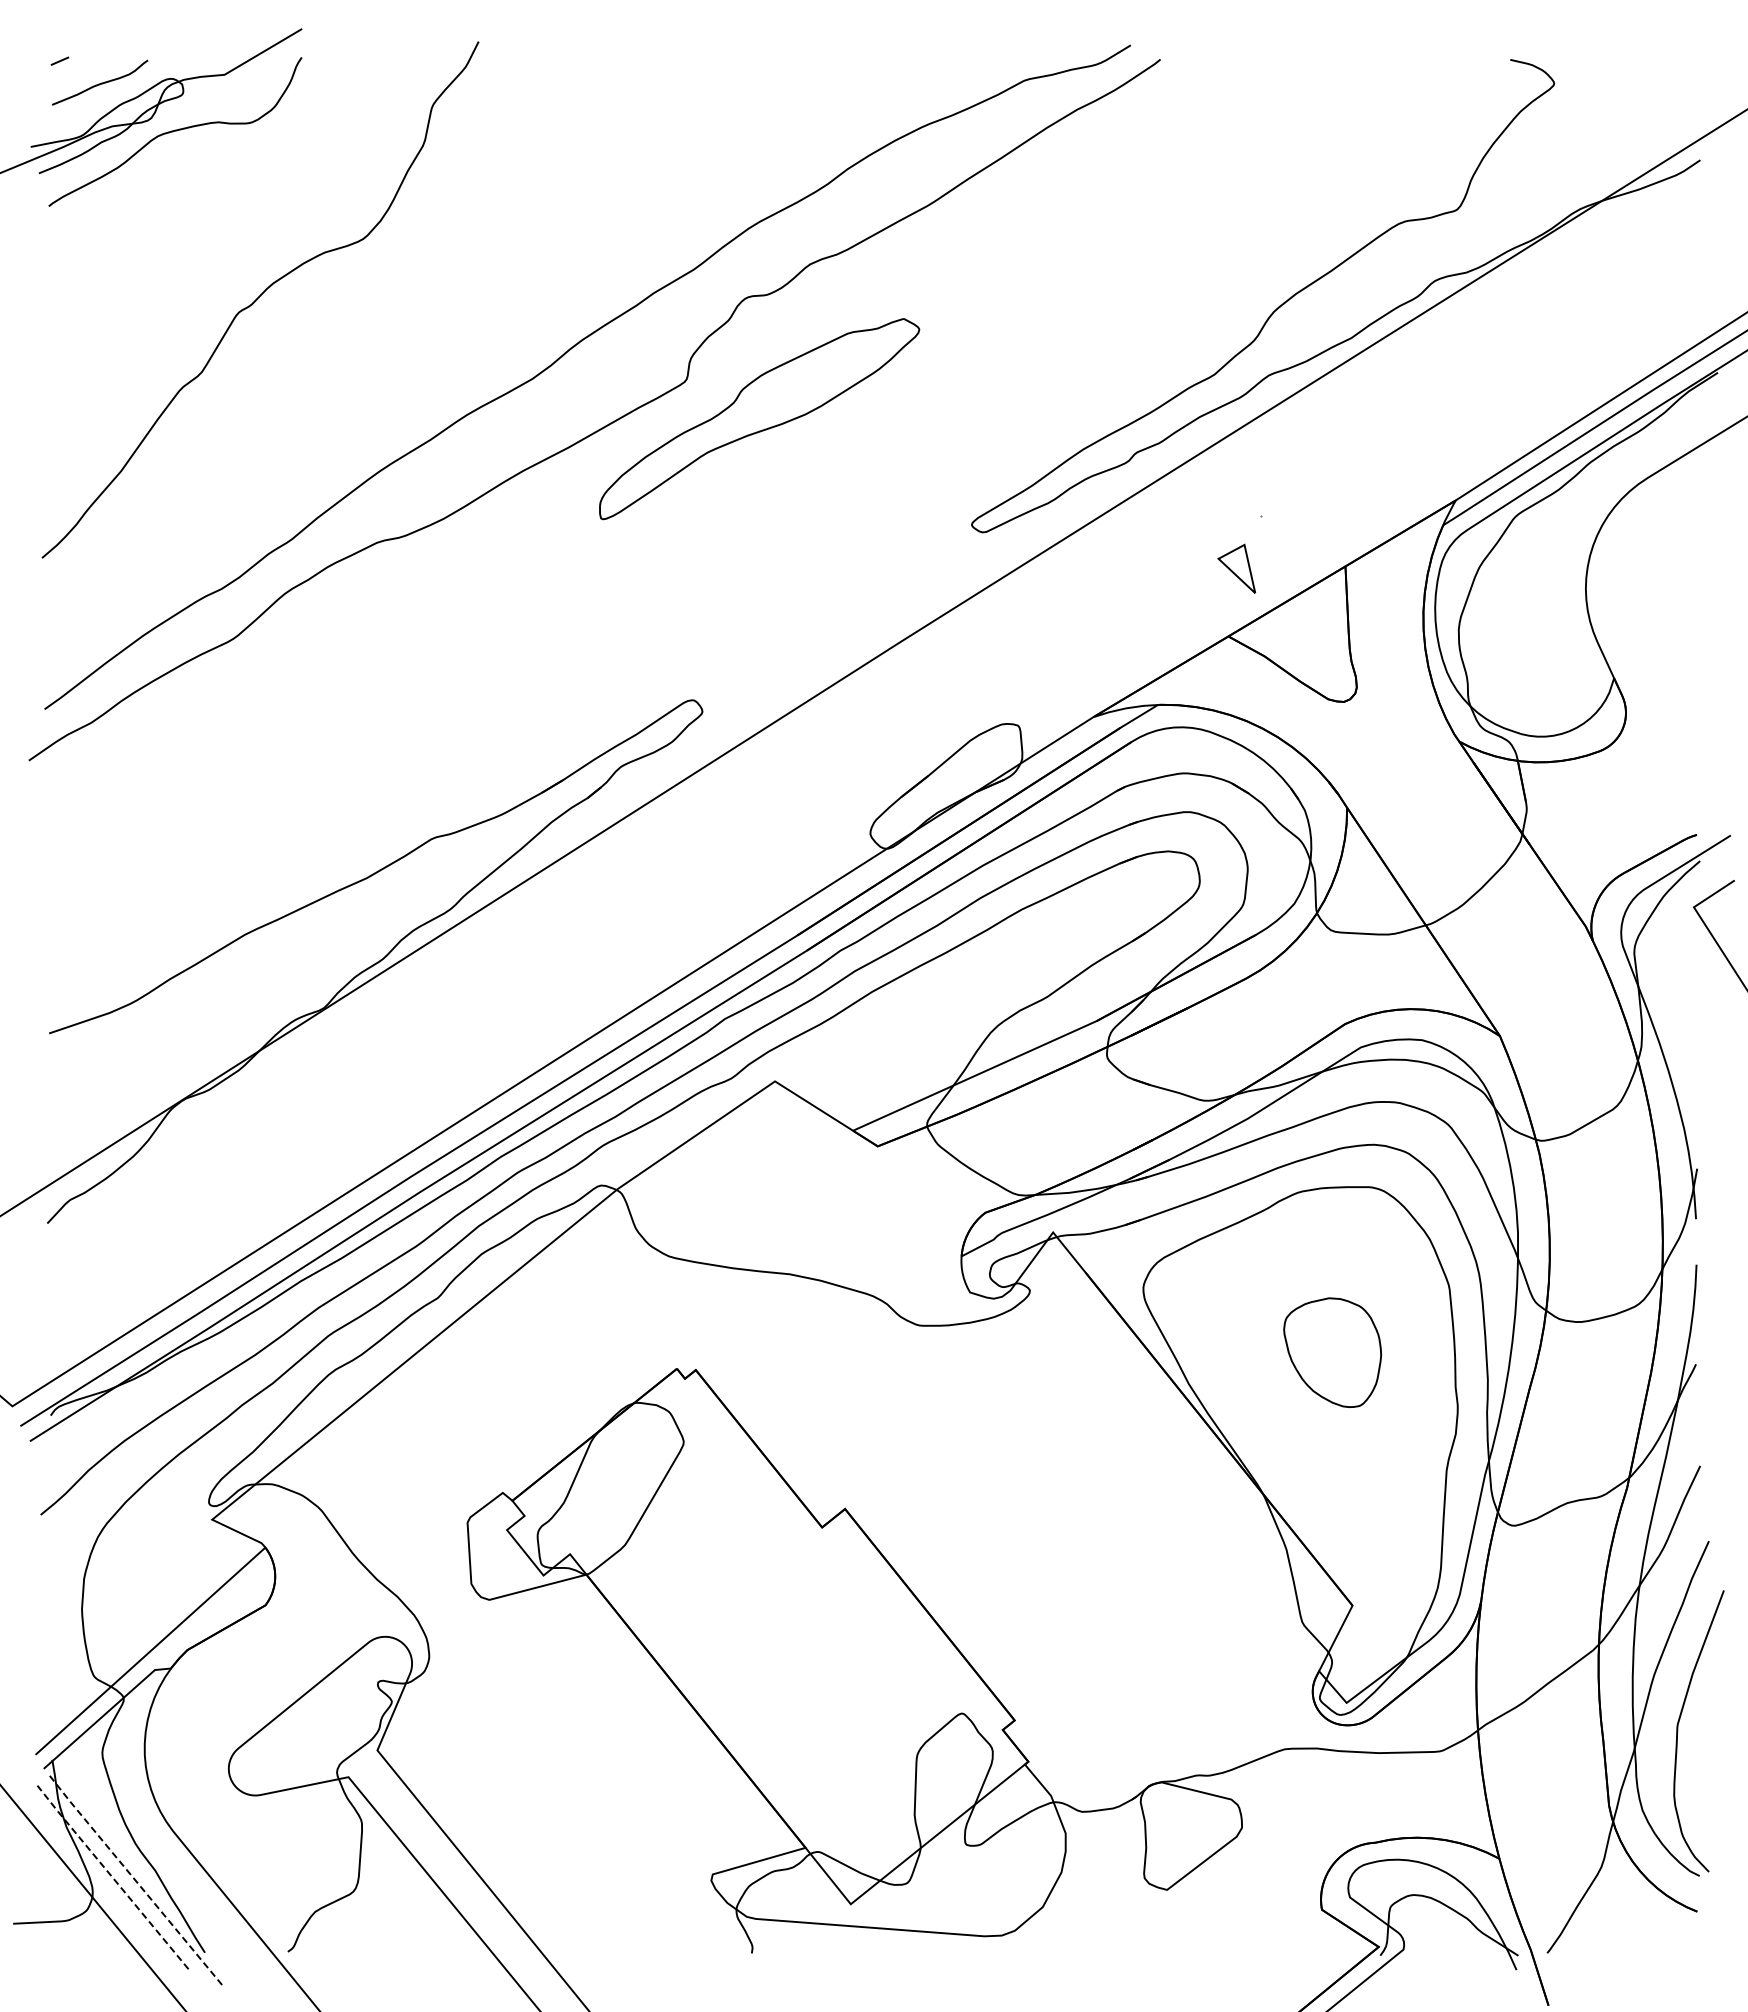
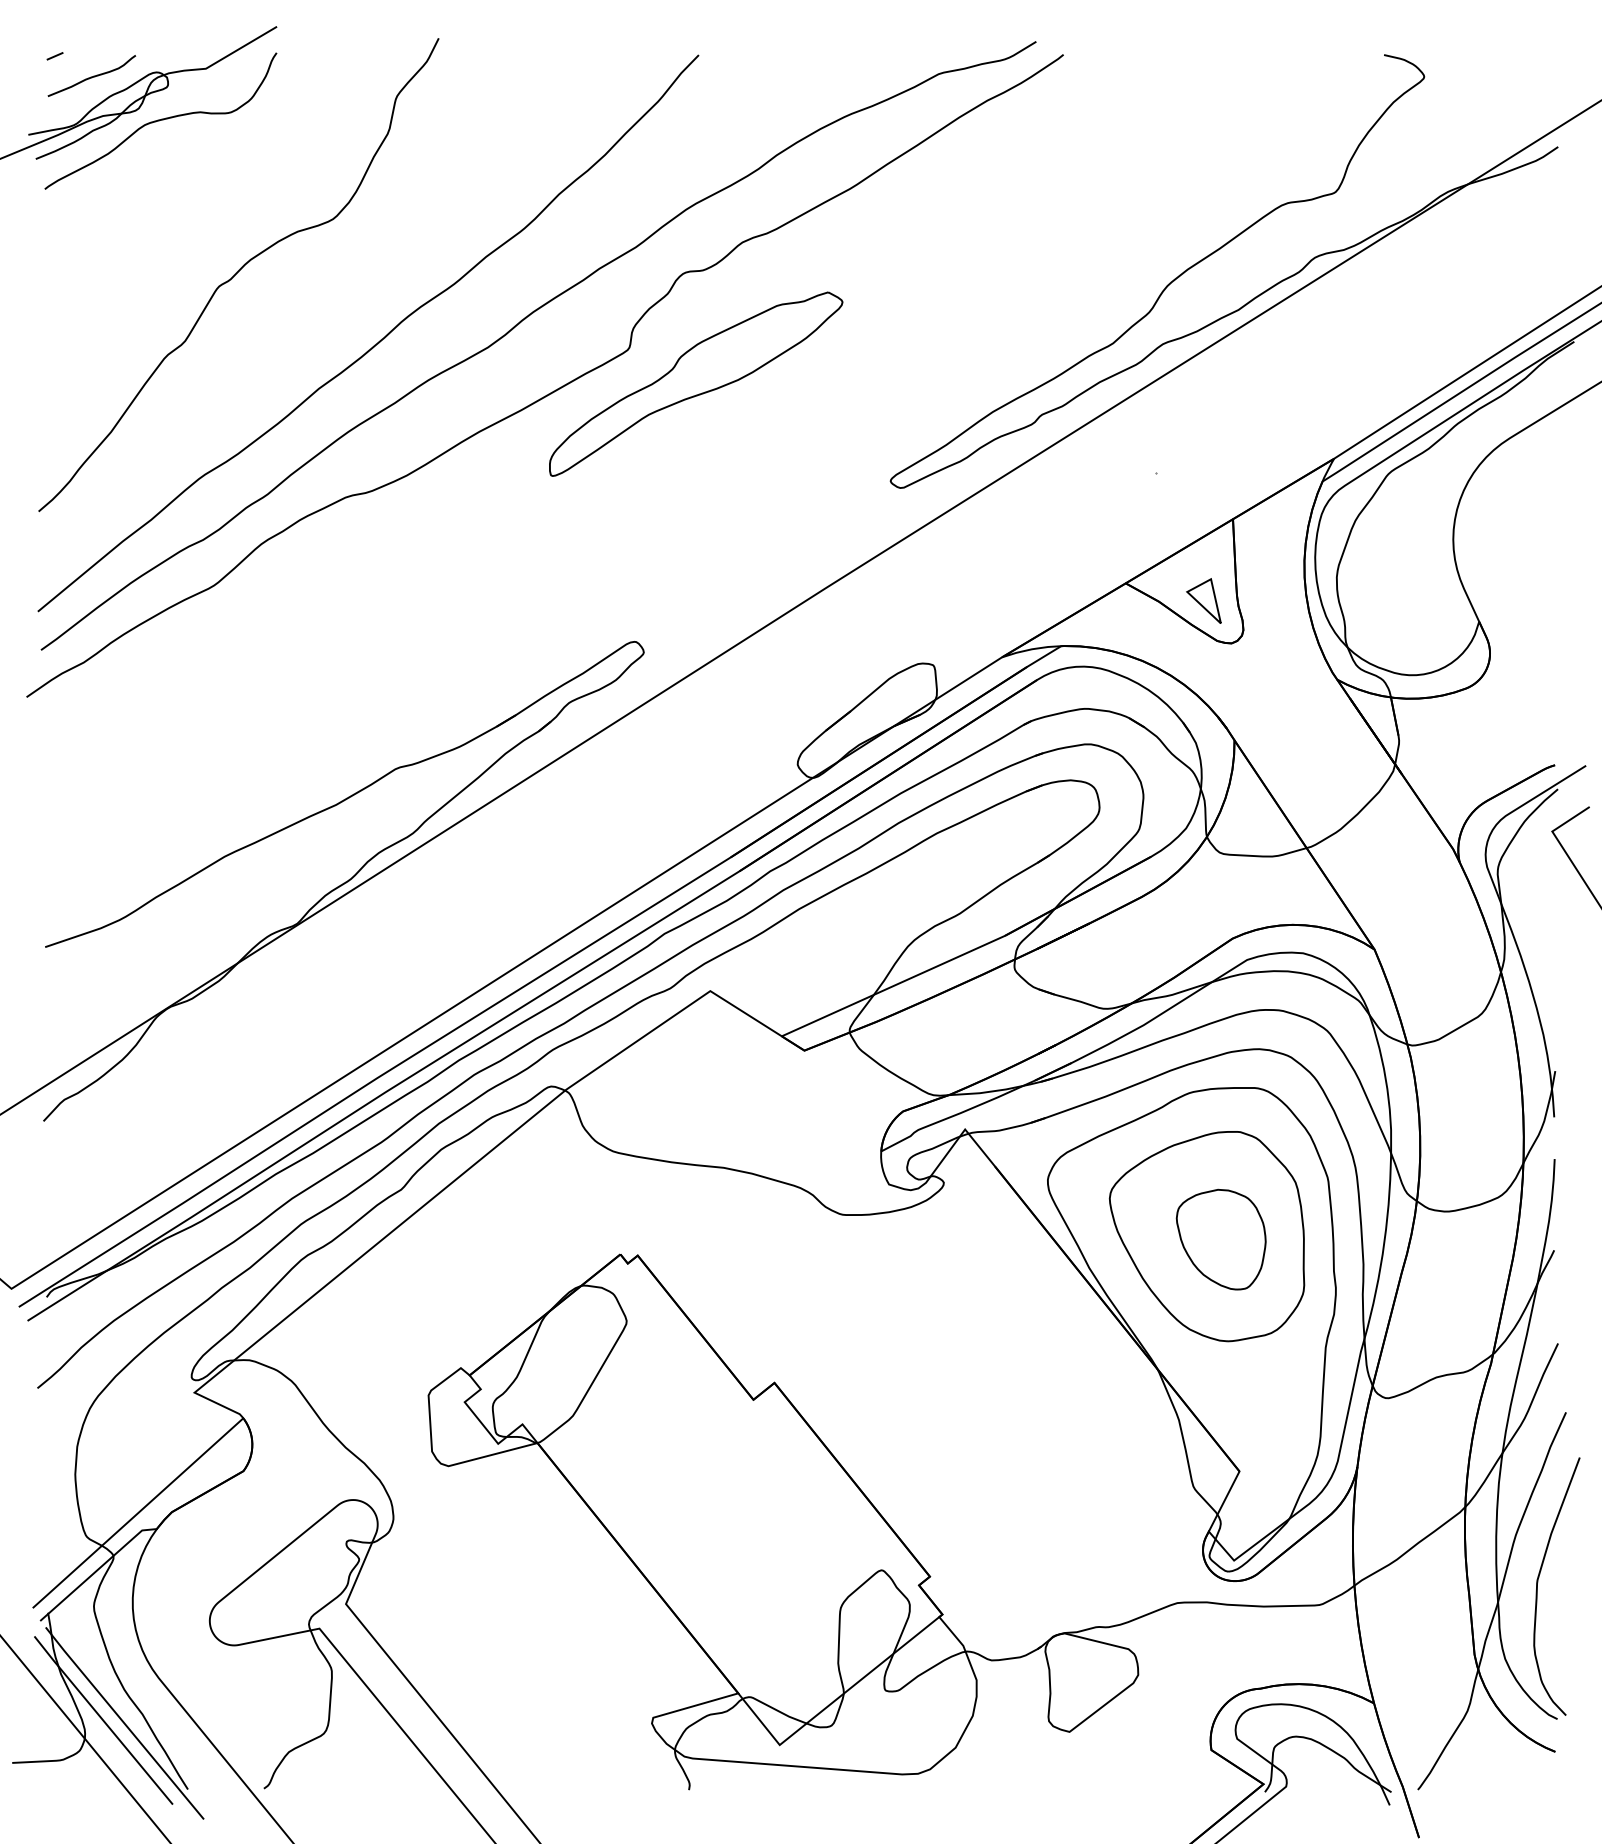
curve: (411, 373) -> (377, 342), added
part: (1236, 568) -> (1203, 600), moved
part: (1317, 1349) -> (1207, 1236), added
line: (112, 1876) -> (103, 1719), dashed -> solid
line: (135, 1880) -> (124, 1723), dashed -> solid

